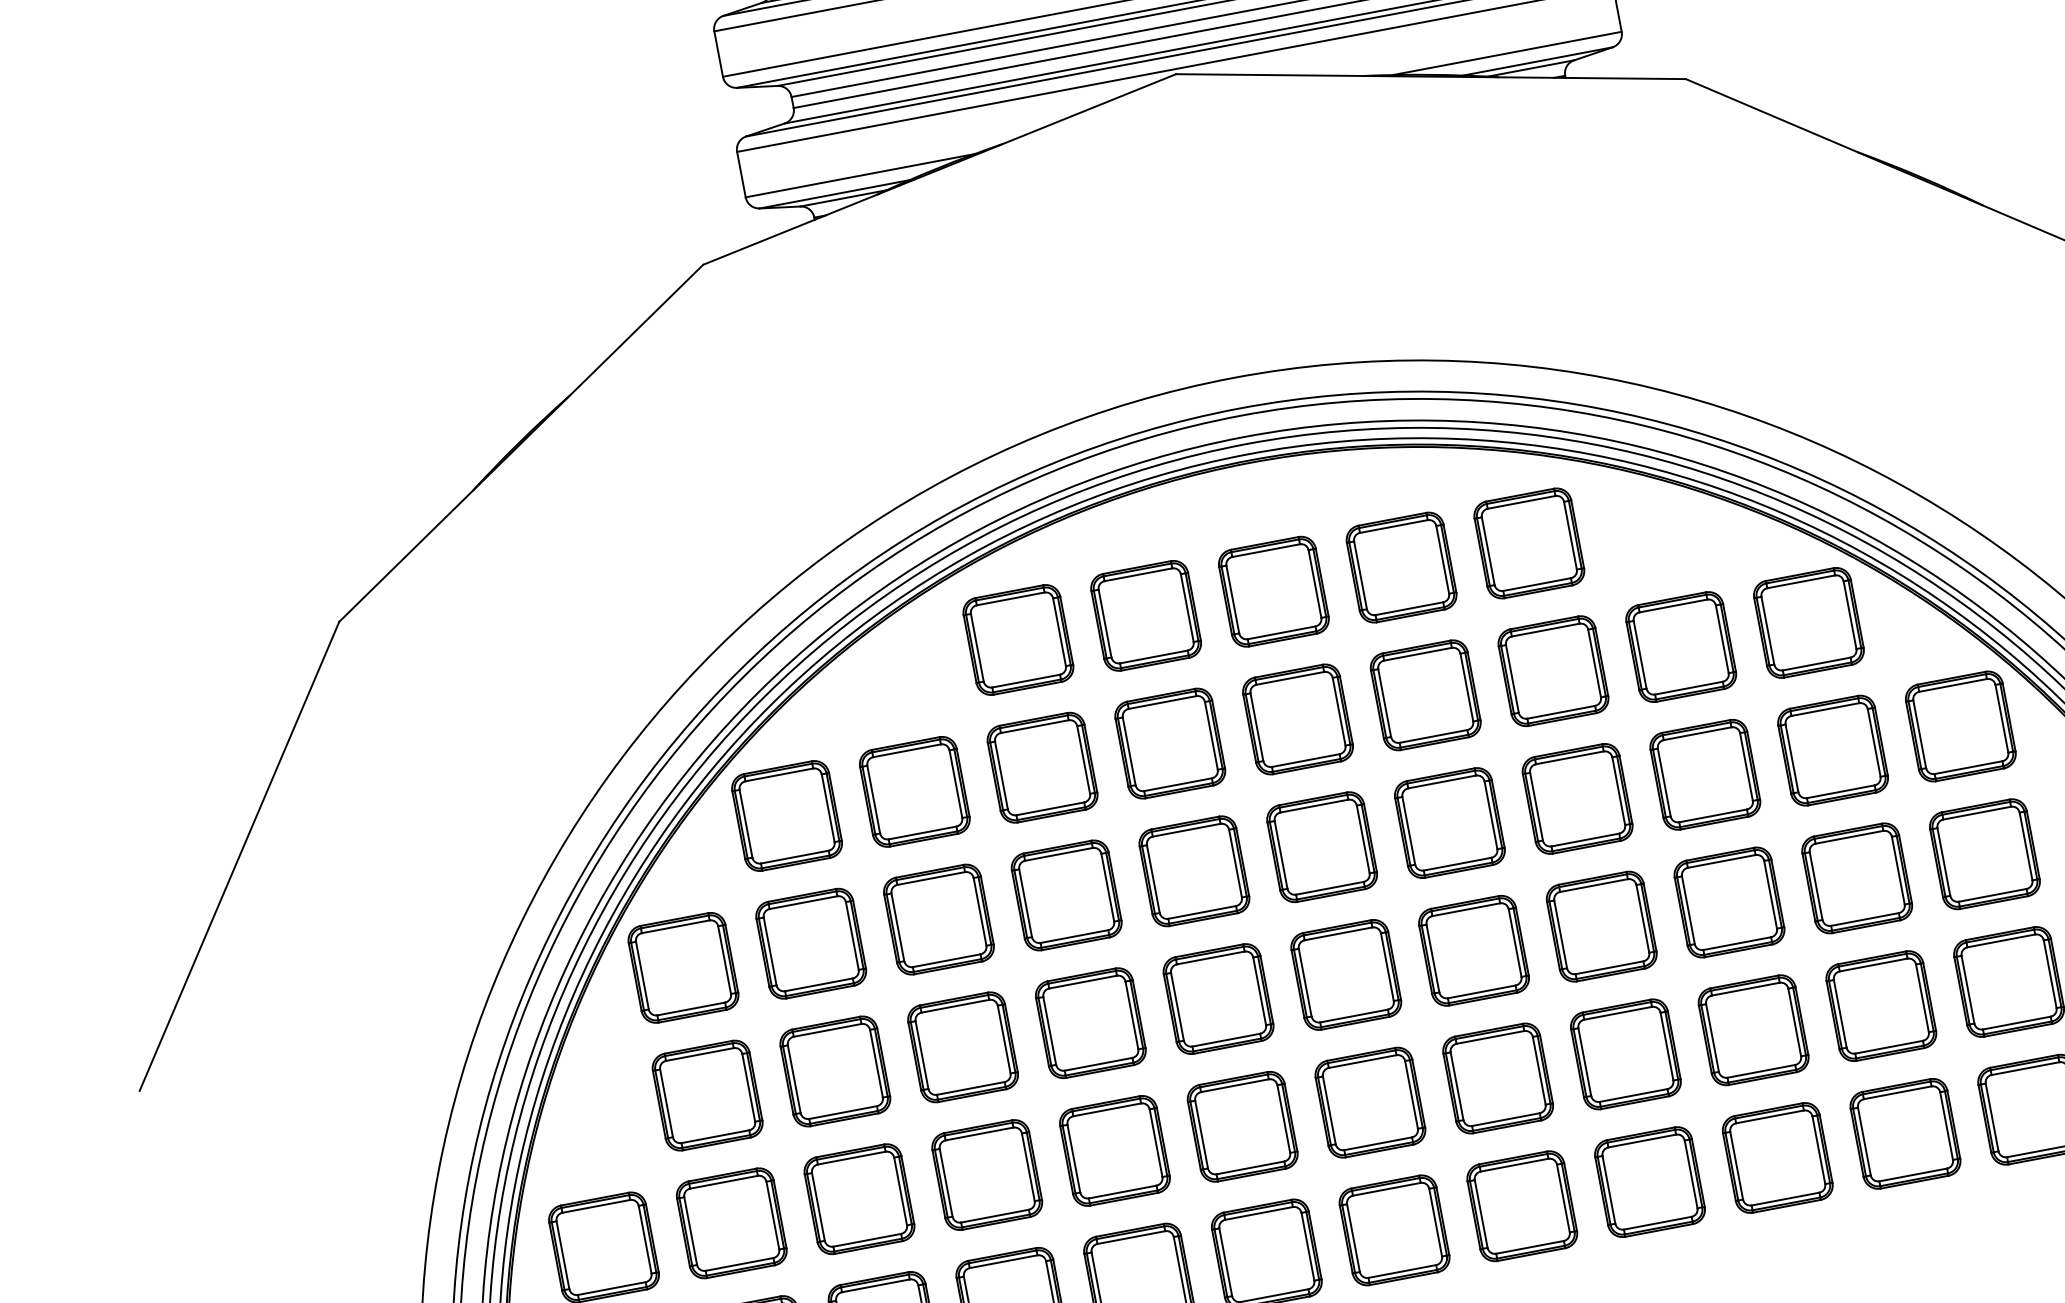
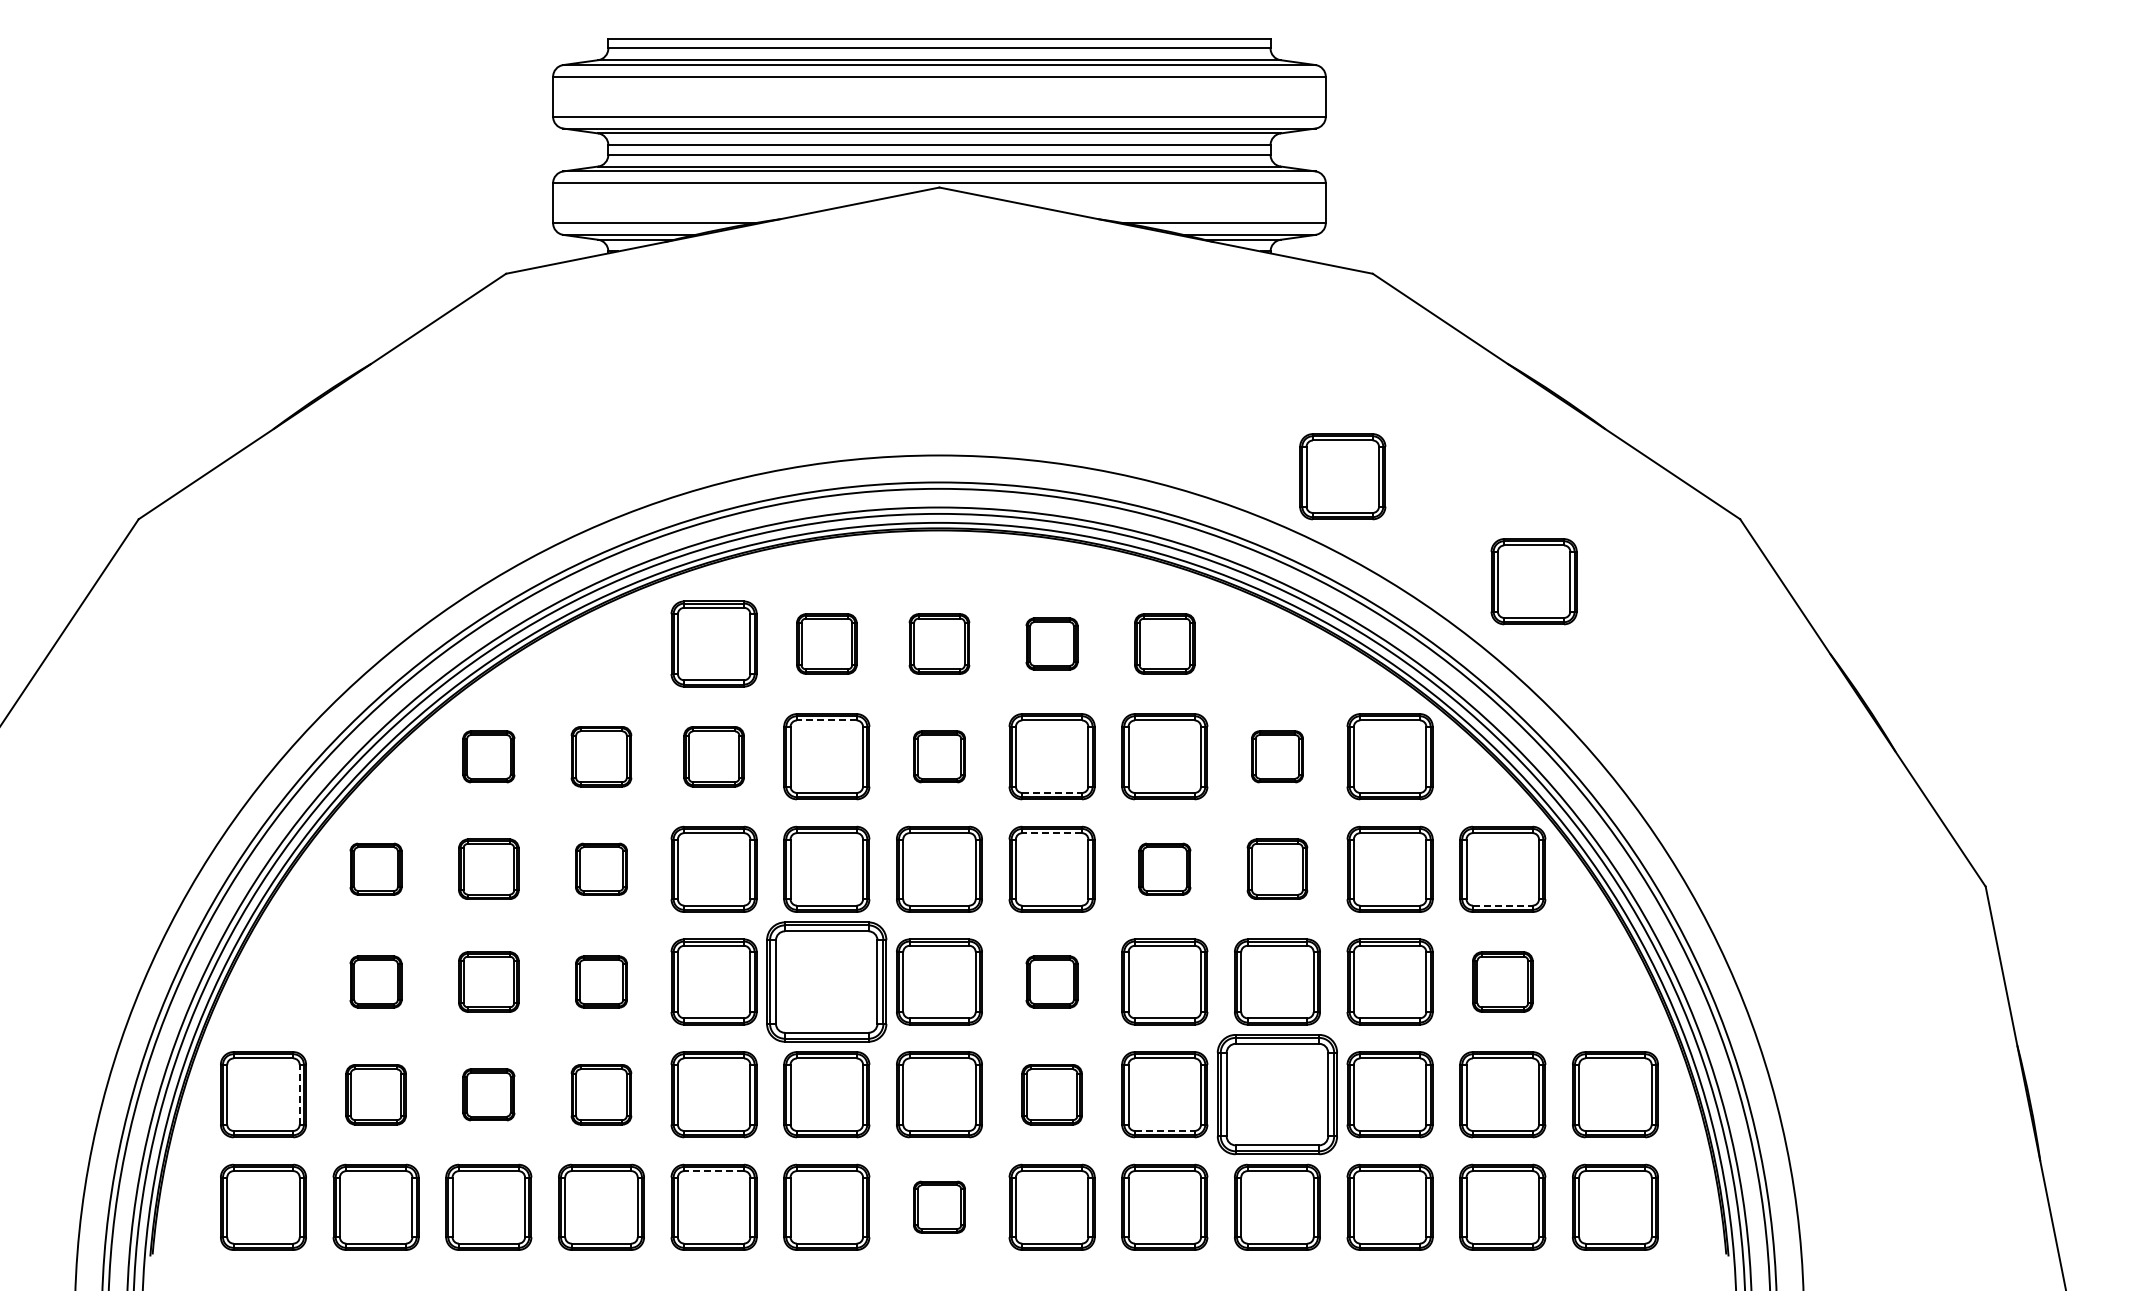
part: (1694, 315) -> (1342, 476), added
part: (1933, 393) -> (1533, 581), added
part: (1528, 542) -> (1164, 643), size x0.7
part: (1400, 567) -> (1051, 643), size x0.6
part: (1273, 591) -> (939, 643), size x0.7
part: (1145, 615) -> (826, 643), size x0.7
part: (1681, 646) -> (1277, 756), size x0.6
line: (1162, 702) -> (826, 720), solid -> dashed
part: (1298, 719) -> (939, 756), size x0.6
line: (1433, 735) -> (1052, 792), solid -> dashed
part: (1041, 767) -> (713, 756), size x0.7
line: (1968, 767) -> (1502, 905), solid -> dashed
part: (1705, 773) -> (1277, 868), size x0.7
line: (1442, 782) -> (1052, 833), solid -> dashed
part: (914, 791) -> (601, 756), size x0.7
part: (1577, 798) -> (1164, 868), size x0.6
part: (786, 815) -> (488, 756), size x0.6
part: (1984, 853) -> (1502, 981), size x0.7
part: (938, 918) -> (601, 868), size x0.6
part: (810, 942) -> (488, 868), size x0.7
part: (1473, 950) -> (1051, 981), size x0.6
part: (682, 967) -> (375, 868), size x0.6
part: (1218, 998) -> (826, 981), size x1.4
part: (1753, 1030) -> (1277, 1094), size x1.4
part: (963, 1046) -> (601, 981), size x0.6
part: (834, 1070) -> (488, 981), size x0.7
part: (1497, 1078) -> (1051, 1094), size x0.7
part: (706, 1095) -> (375, 981), size x0.6
line: (1633, 1095) -> (1164, 1130), solid -> dashed
part: (987, 1174) -> (601, 1094), size x0.7
part: (859, 1199) -> (488, 1094), size x0.6
part: (730, 1223) -> (375, 1094), size x0.7
part: (1394, 1229) -> (939, 1206), size x0.6
line: (1131, 1237) -> (714, 1171), solid -> dashed
line: (644, 1239) -> (299, 1094), solid -> dashed

